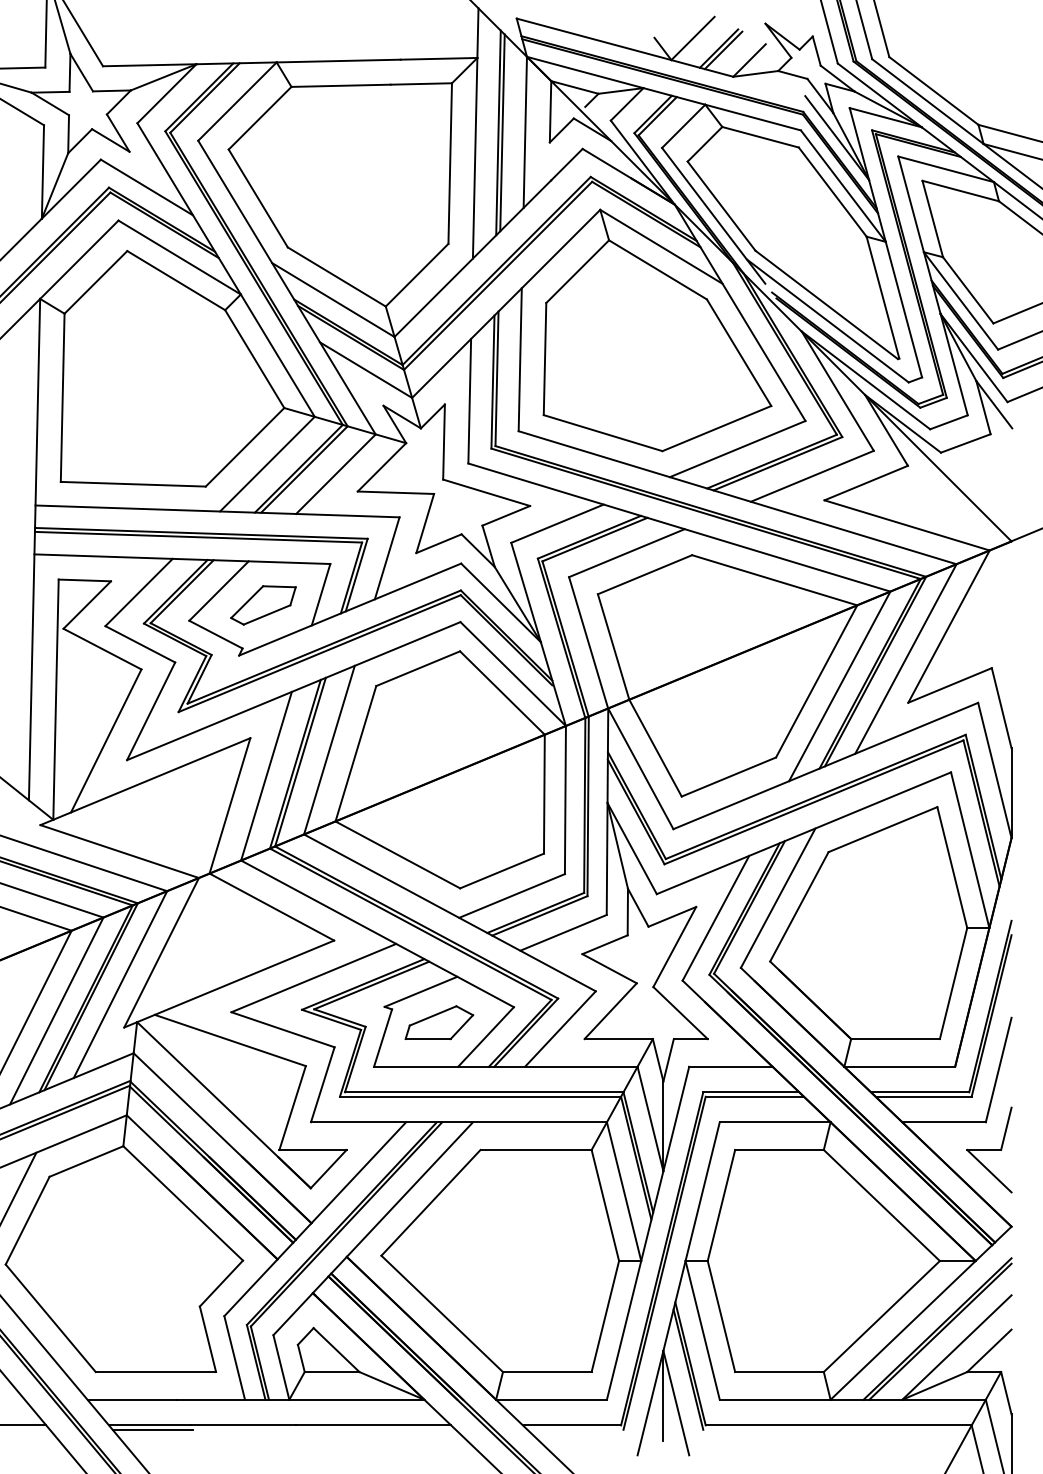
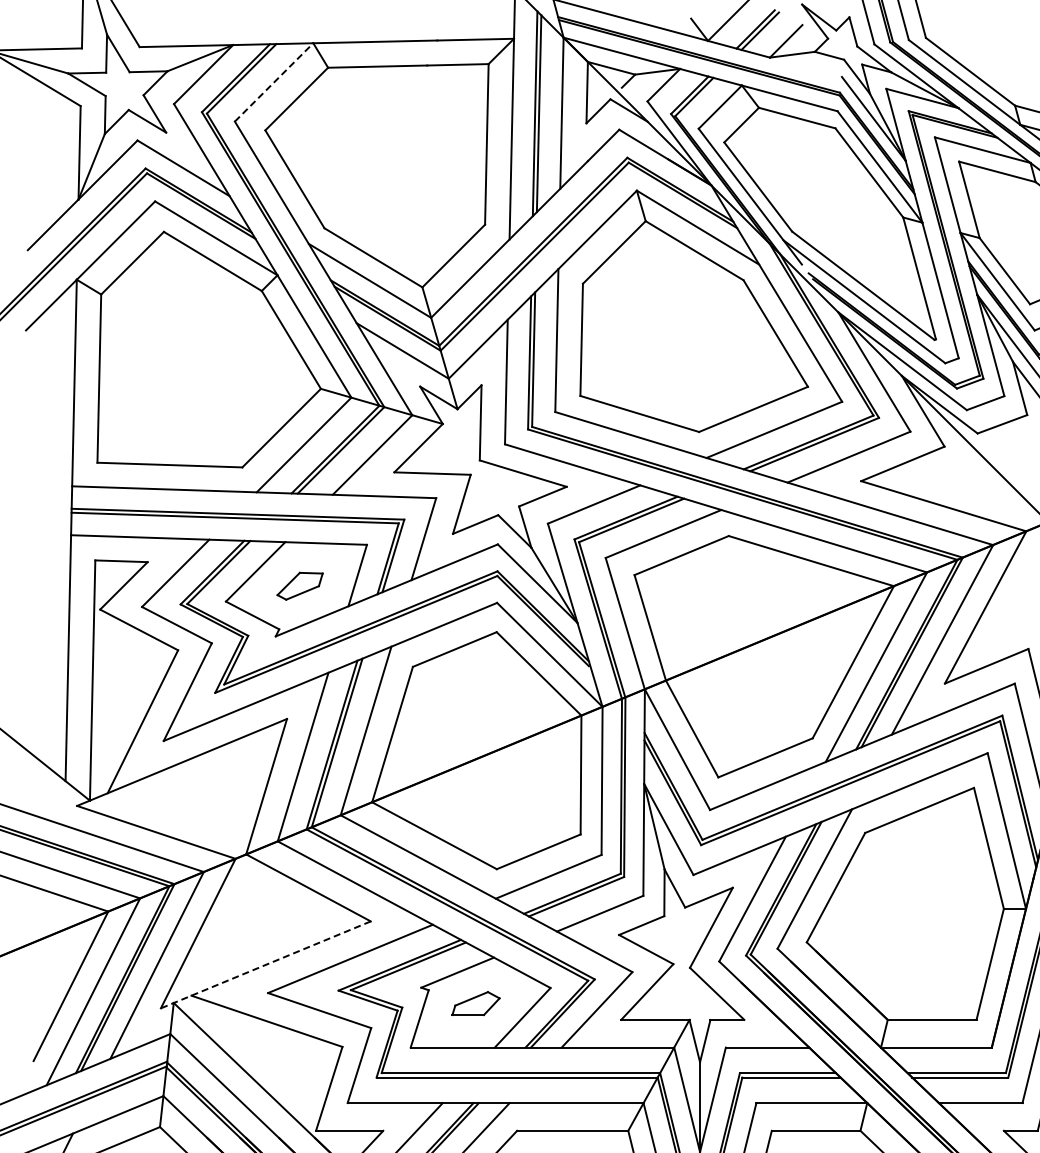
line: (237, 101) -> (274, 82), solid -> dashed
part: (263, 605) -> (300, 586), size x0.7
line: (229, 984) -> (266, 965), solid -> dashed
part: (439, 1022) -> (476, 1003), size x0.7

